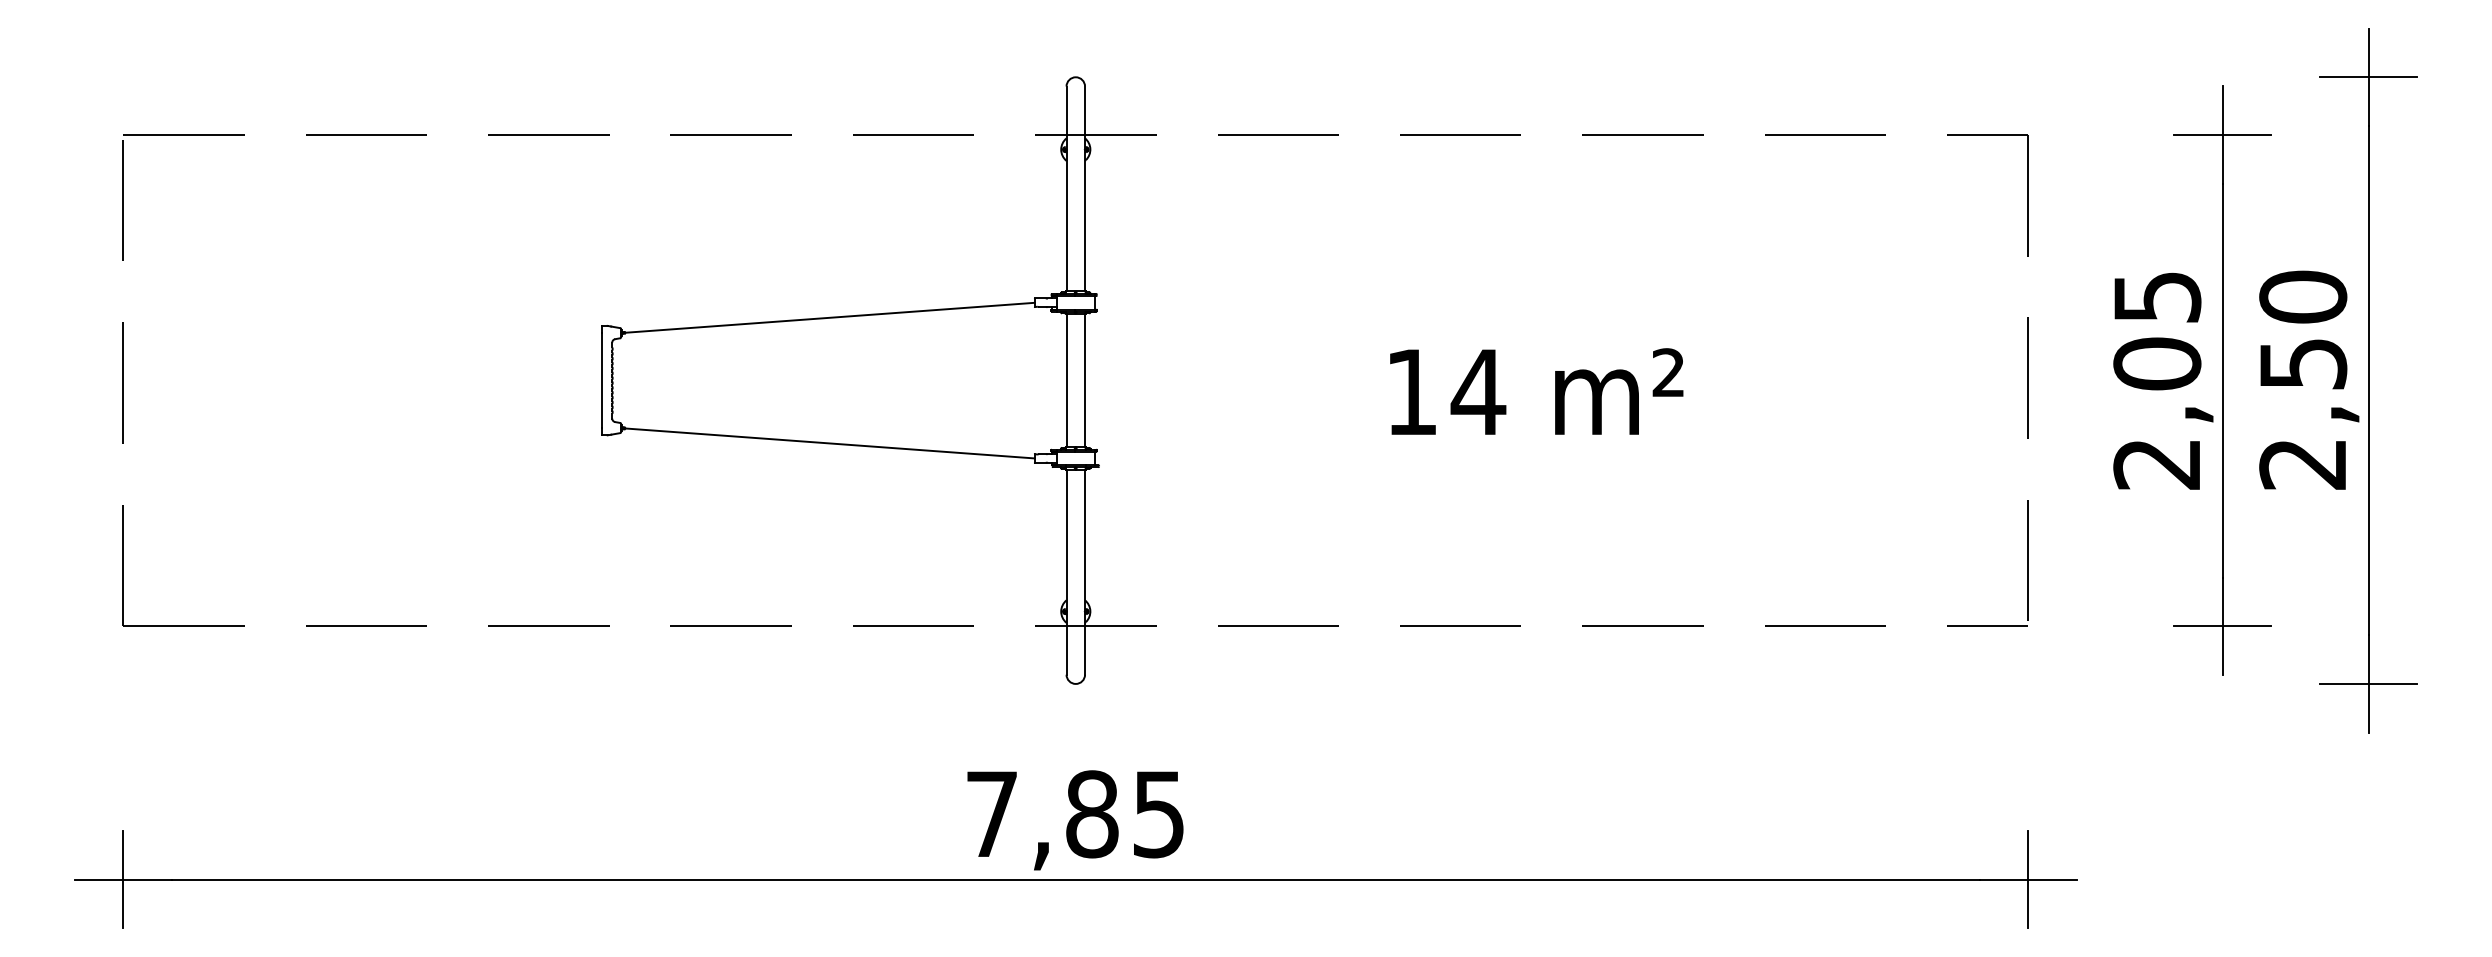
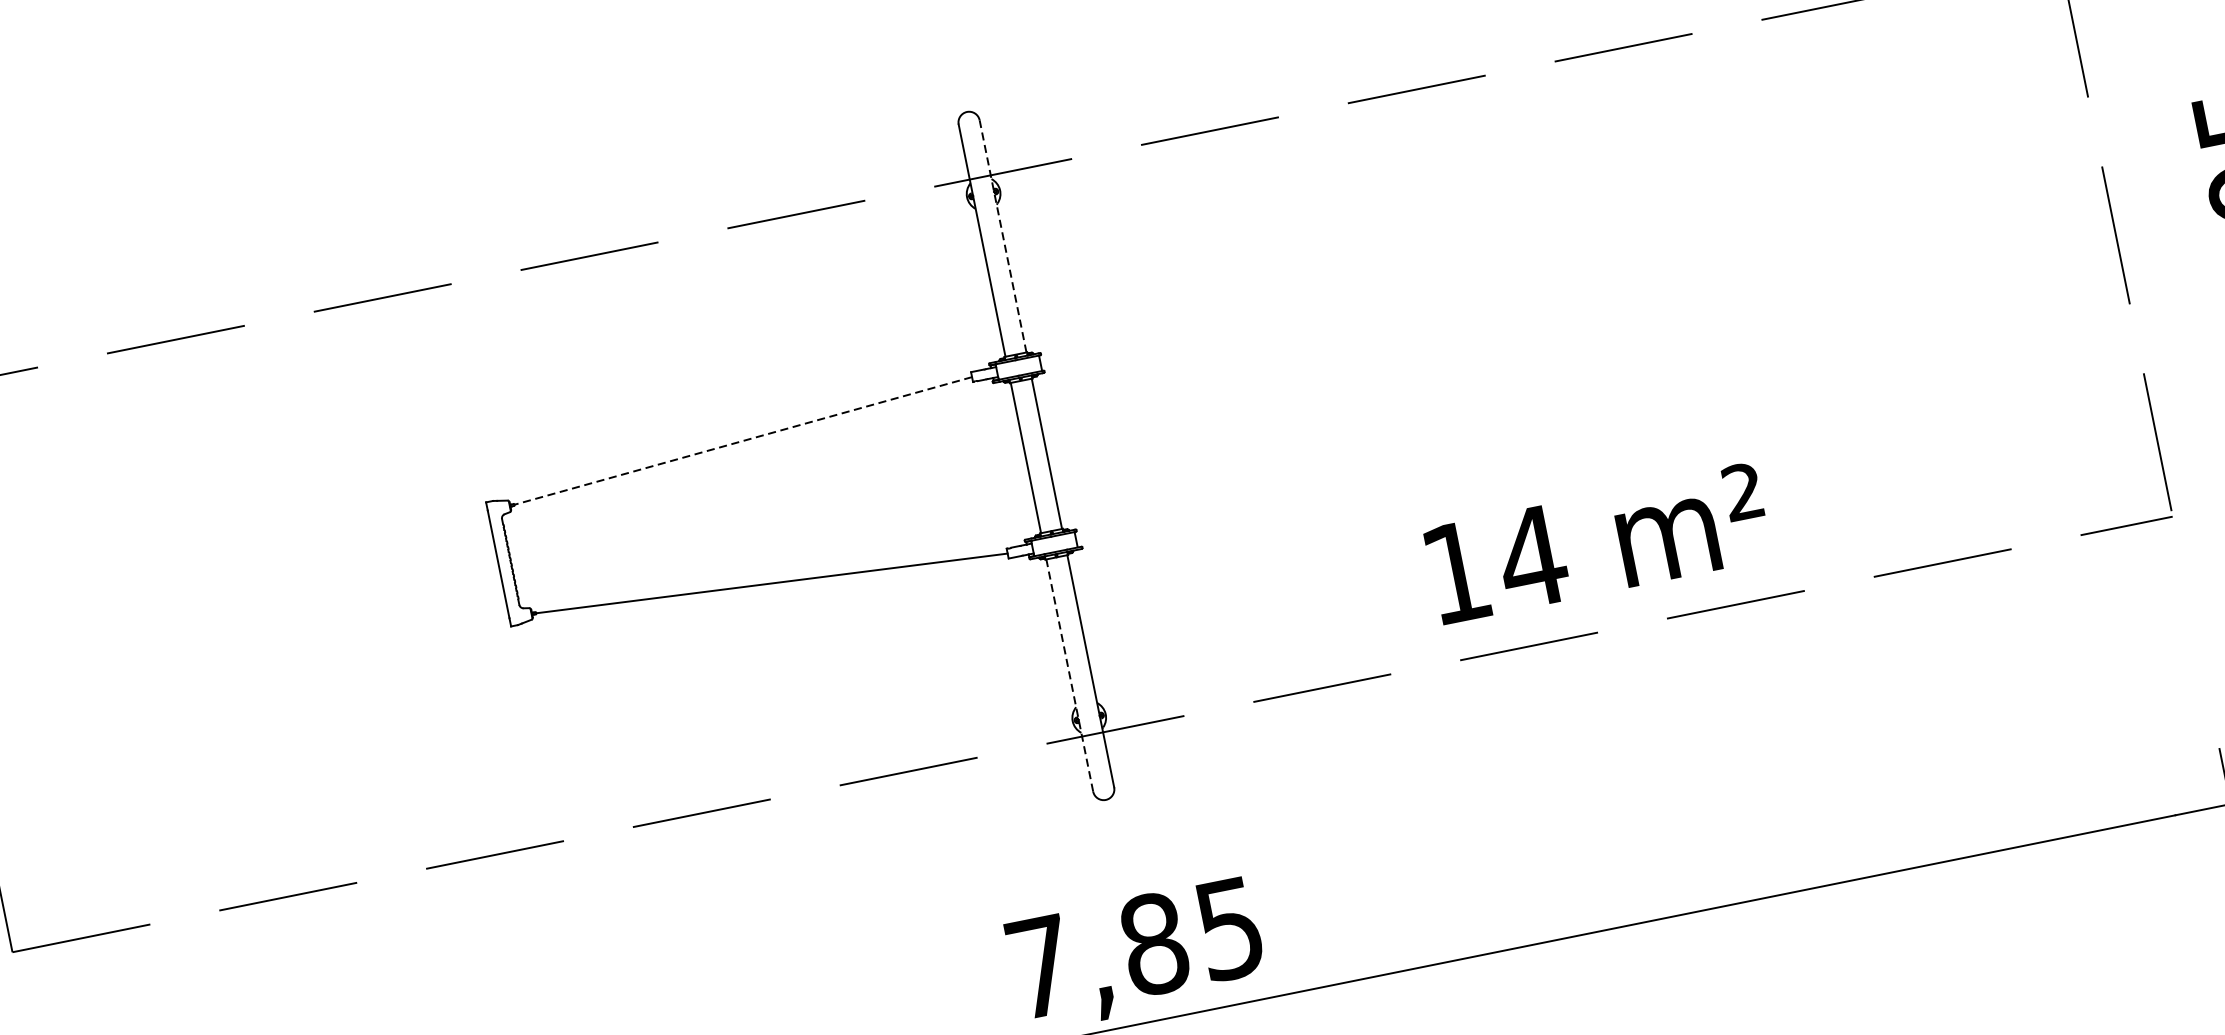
line: (1085, 188) -> (1003, 235), solid -> dashed
line: (829, 317) -> (742, 440), solid -> dashed
text: (1536, 391) -> (1597, 543), moved
line: (1066, 571) -> (1069, 674), solid -> dashed

